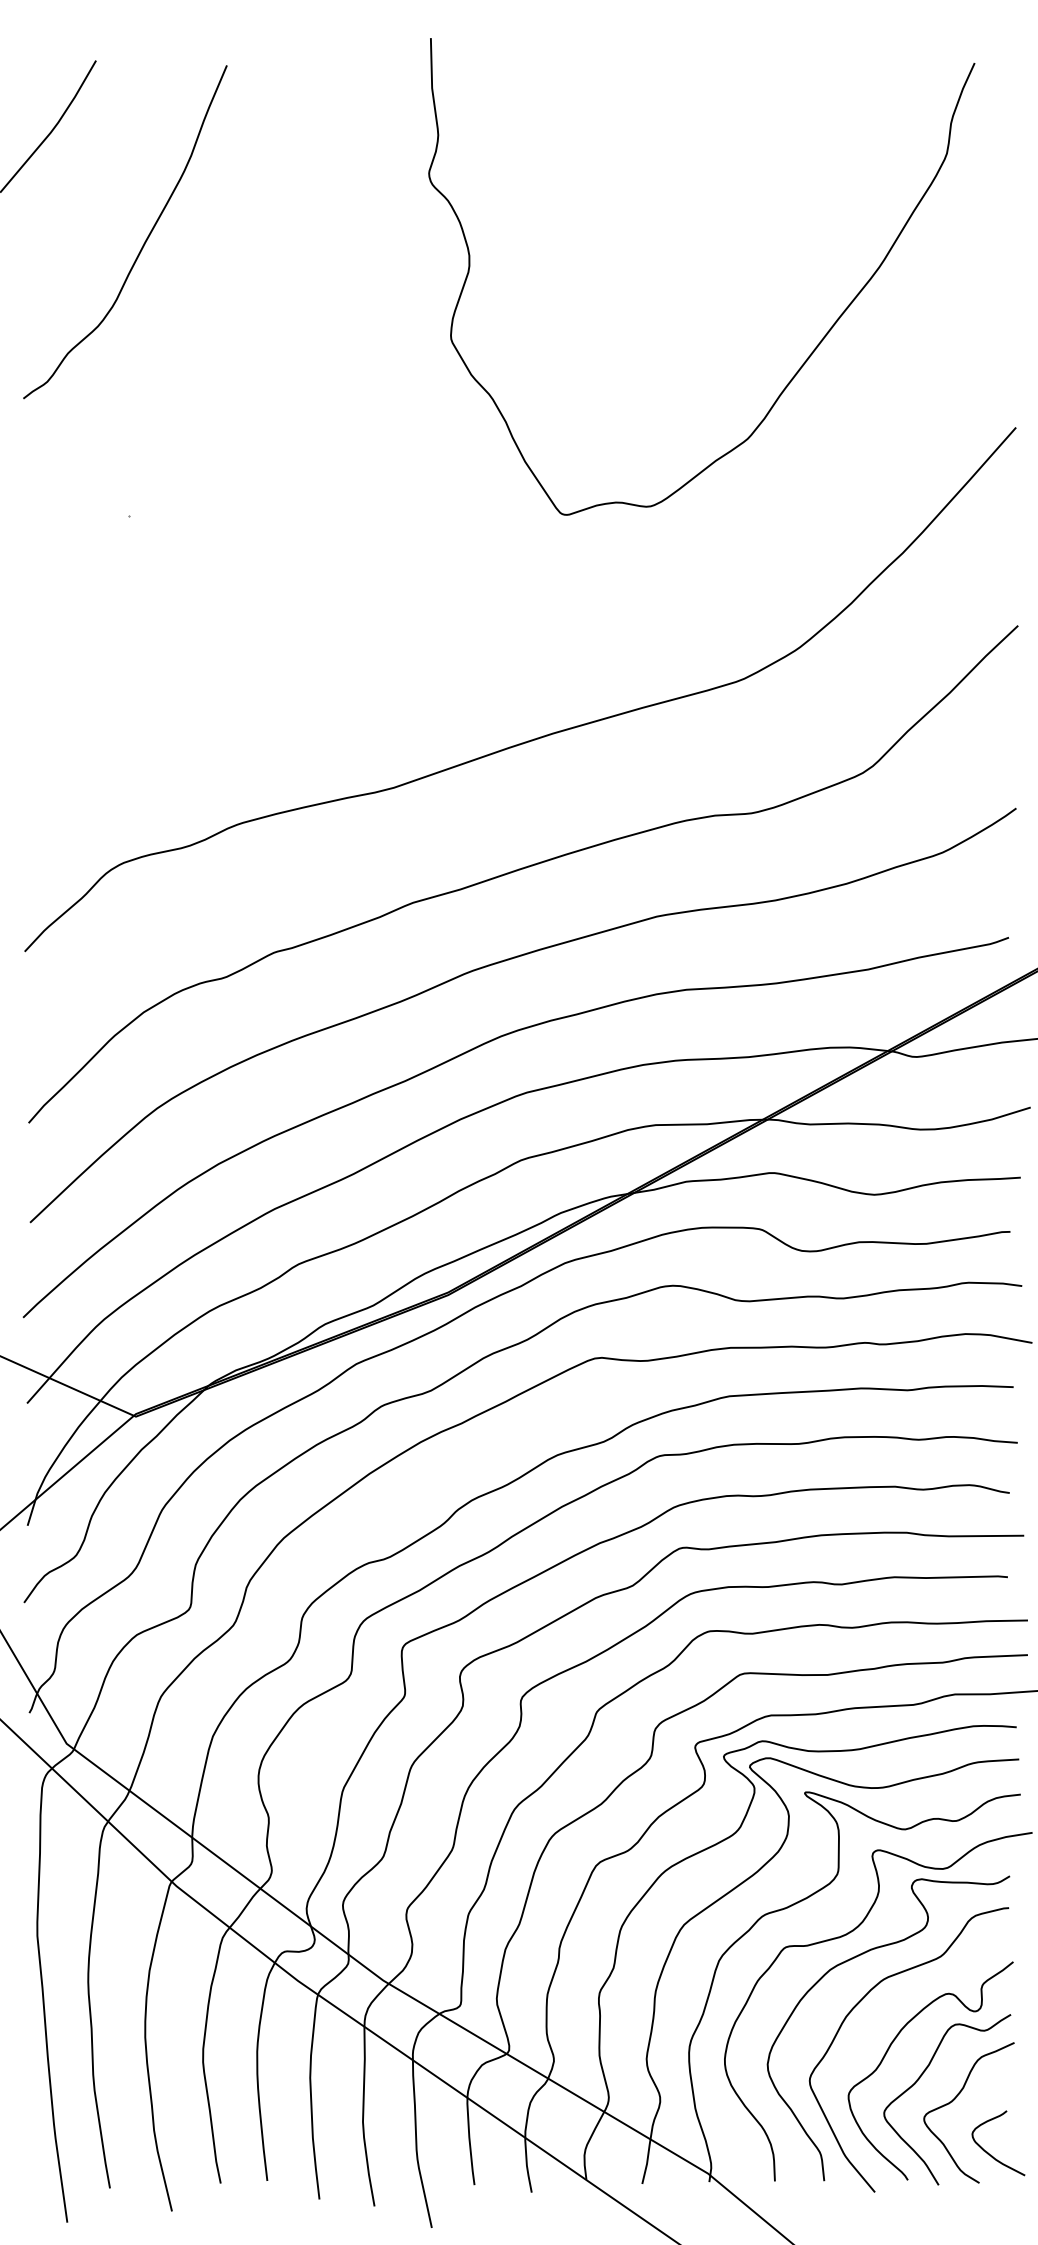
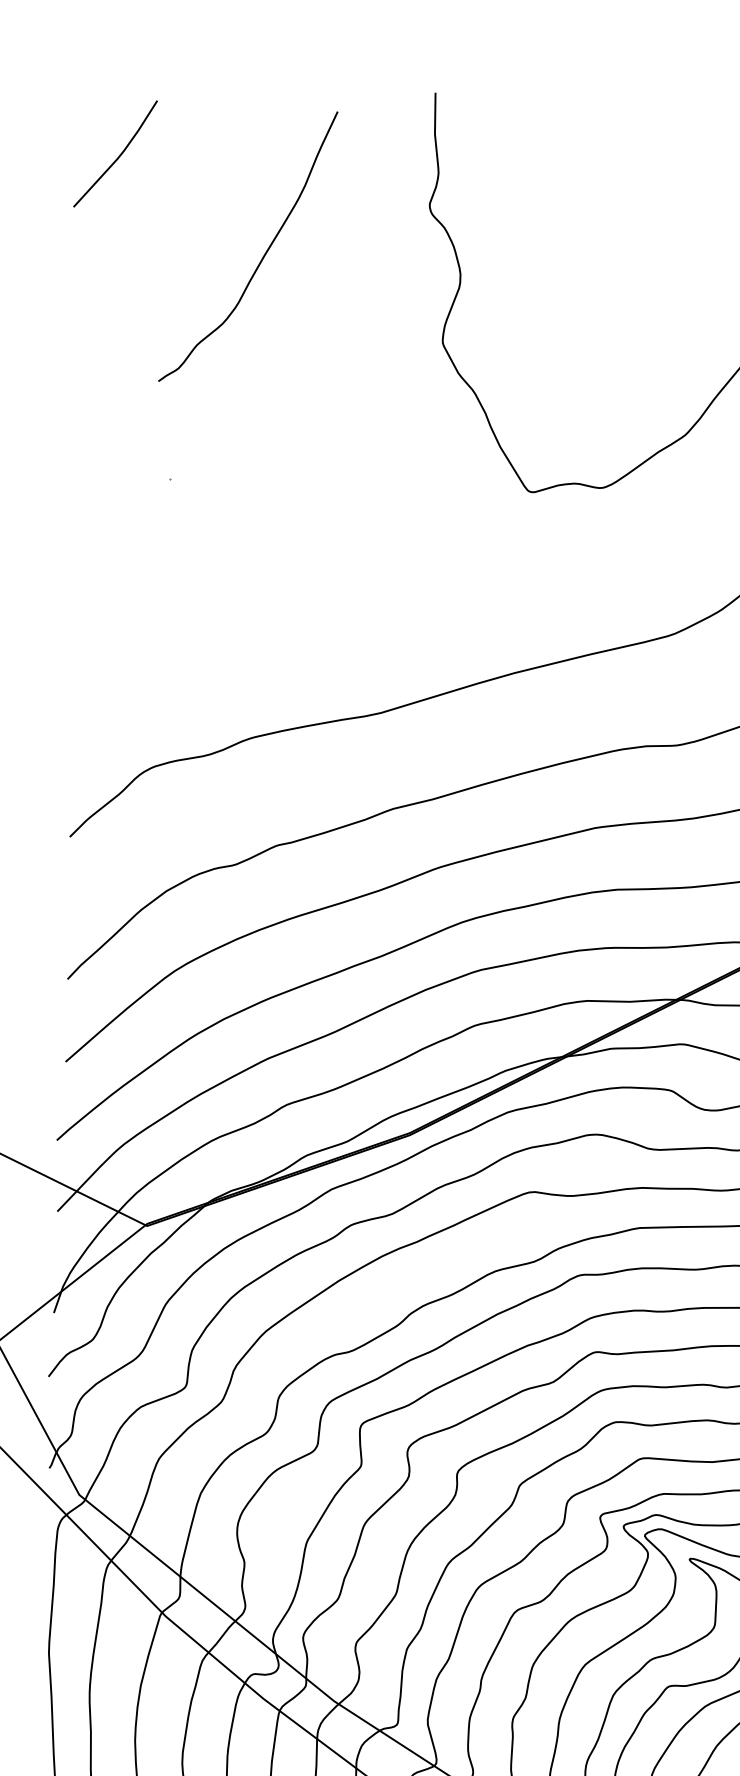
curve: (144, 241) -> (263, 254), moved

